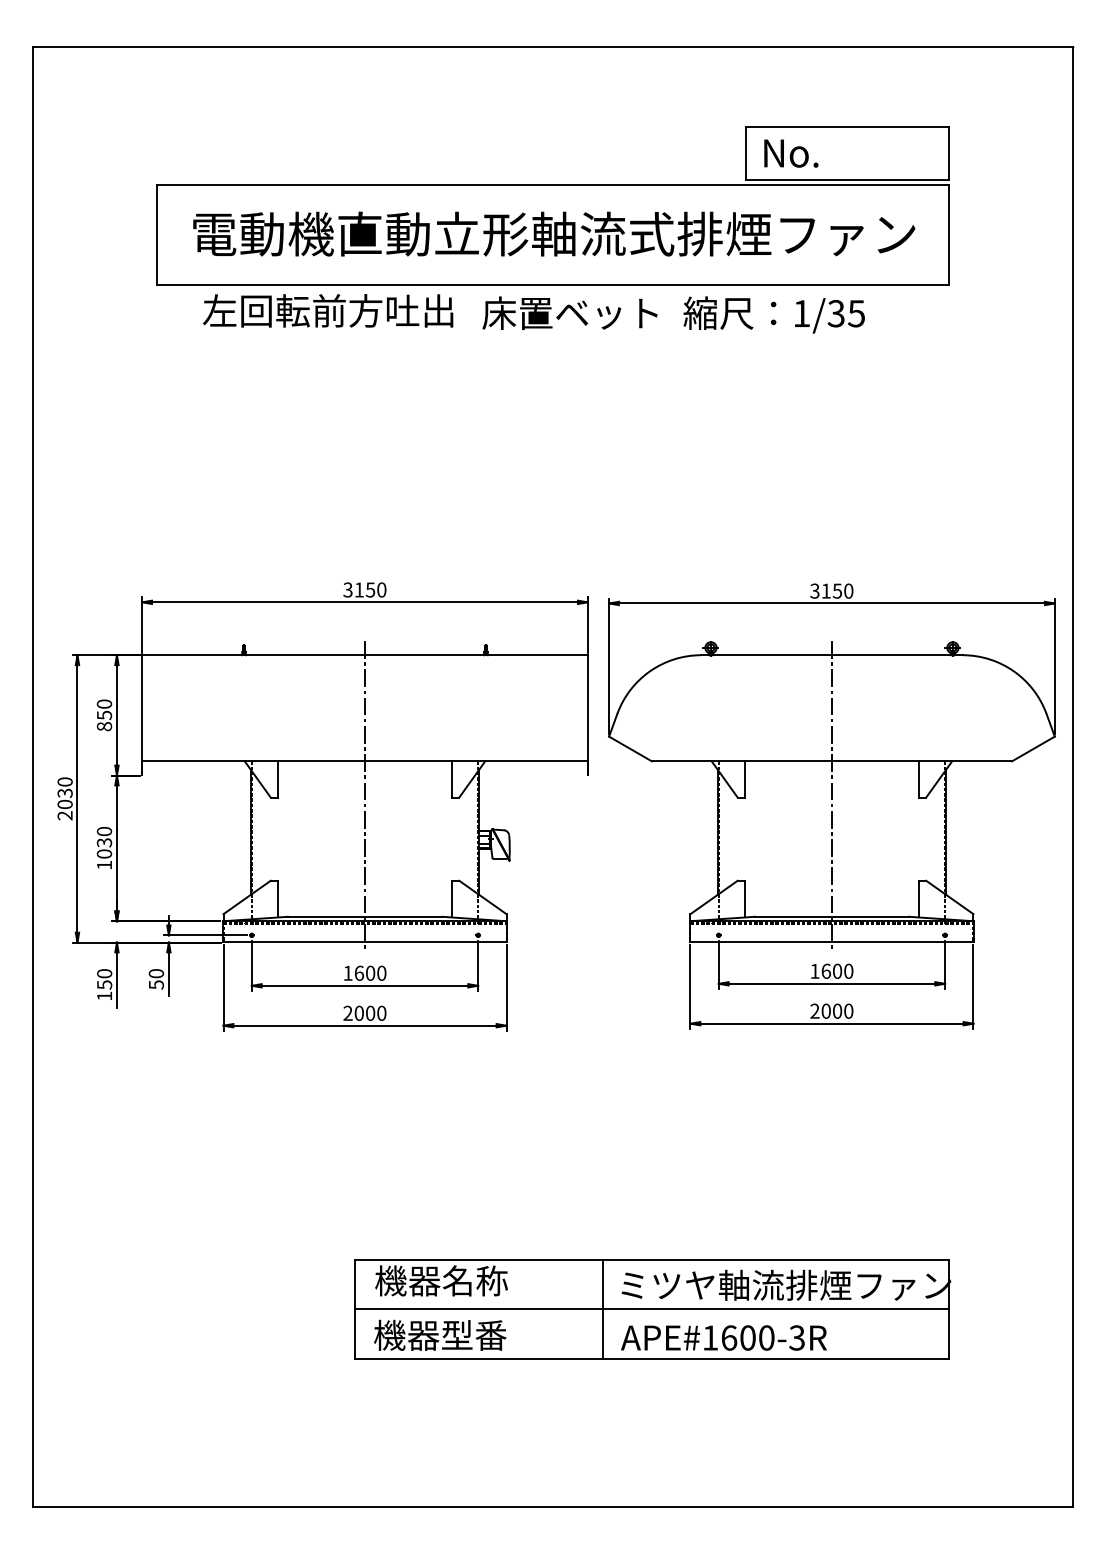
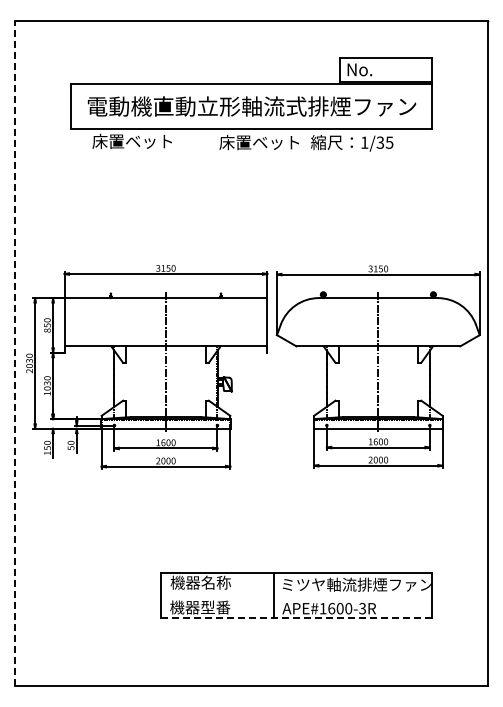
text: (328, 310) -> (149, 141), 左回転前方吐出 -> 床置ベット
line: (32, 774) -> (14, 352), solid -> dashed
line: (651, 1308) -> (296, 595), removed
line: (654, 1359) -> (297, 618), solid -> dashed

